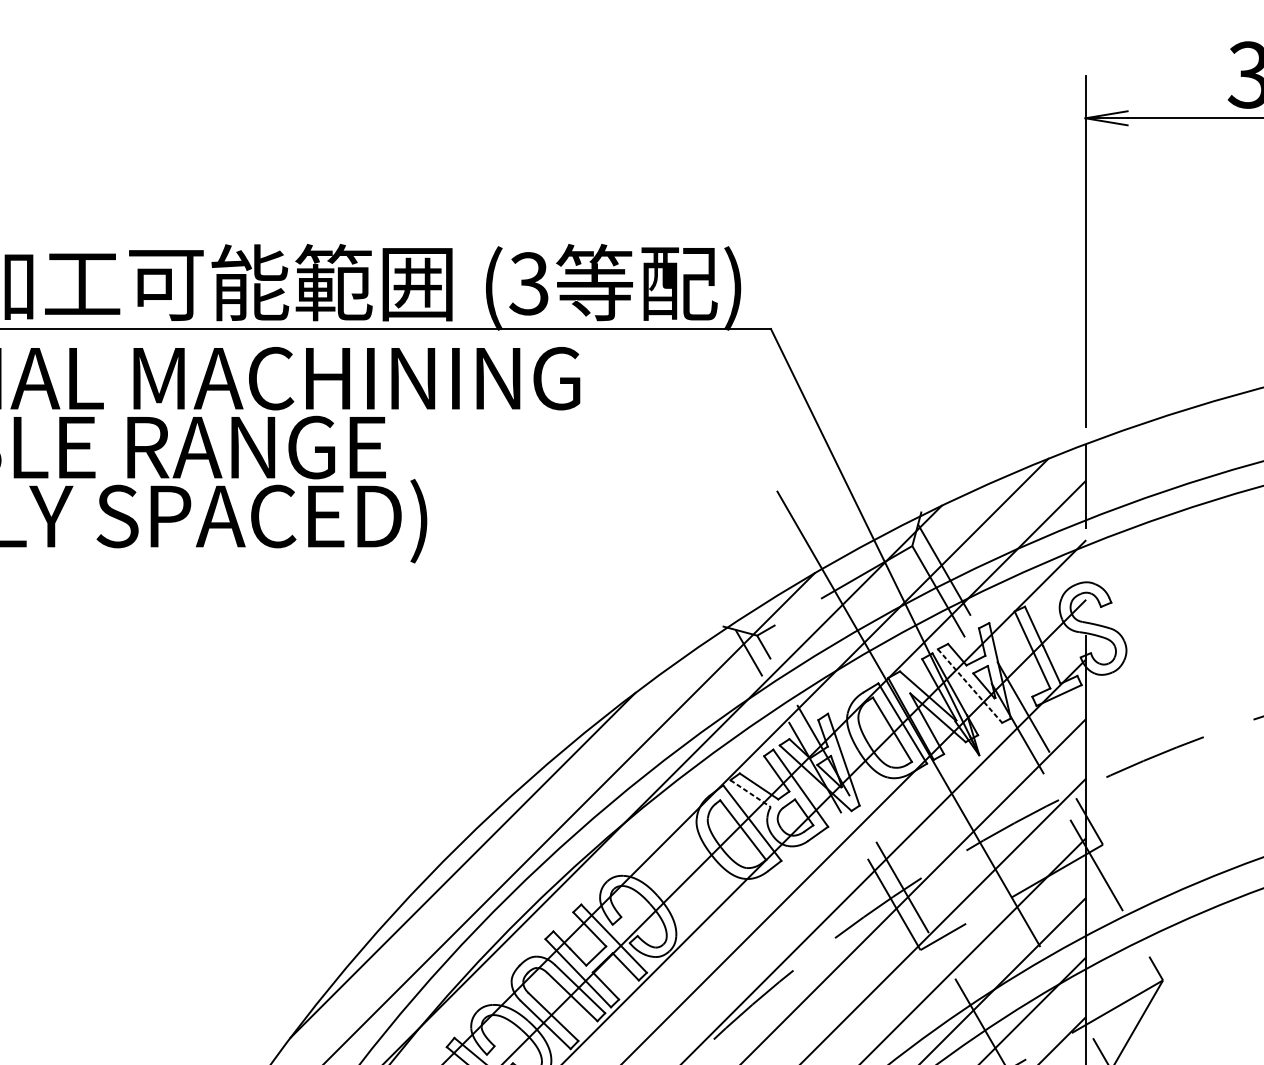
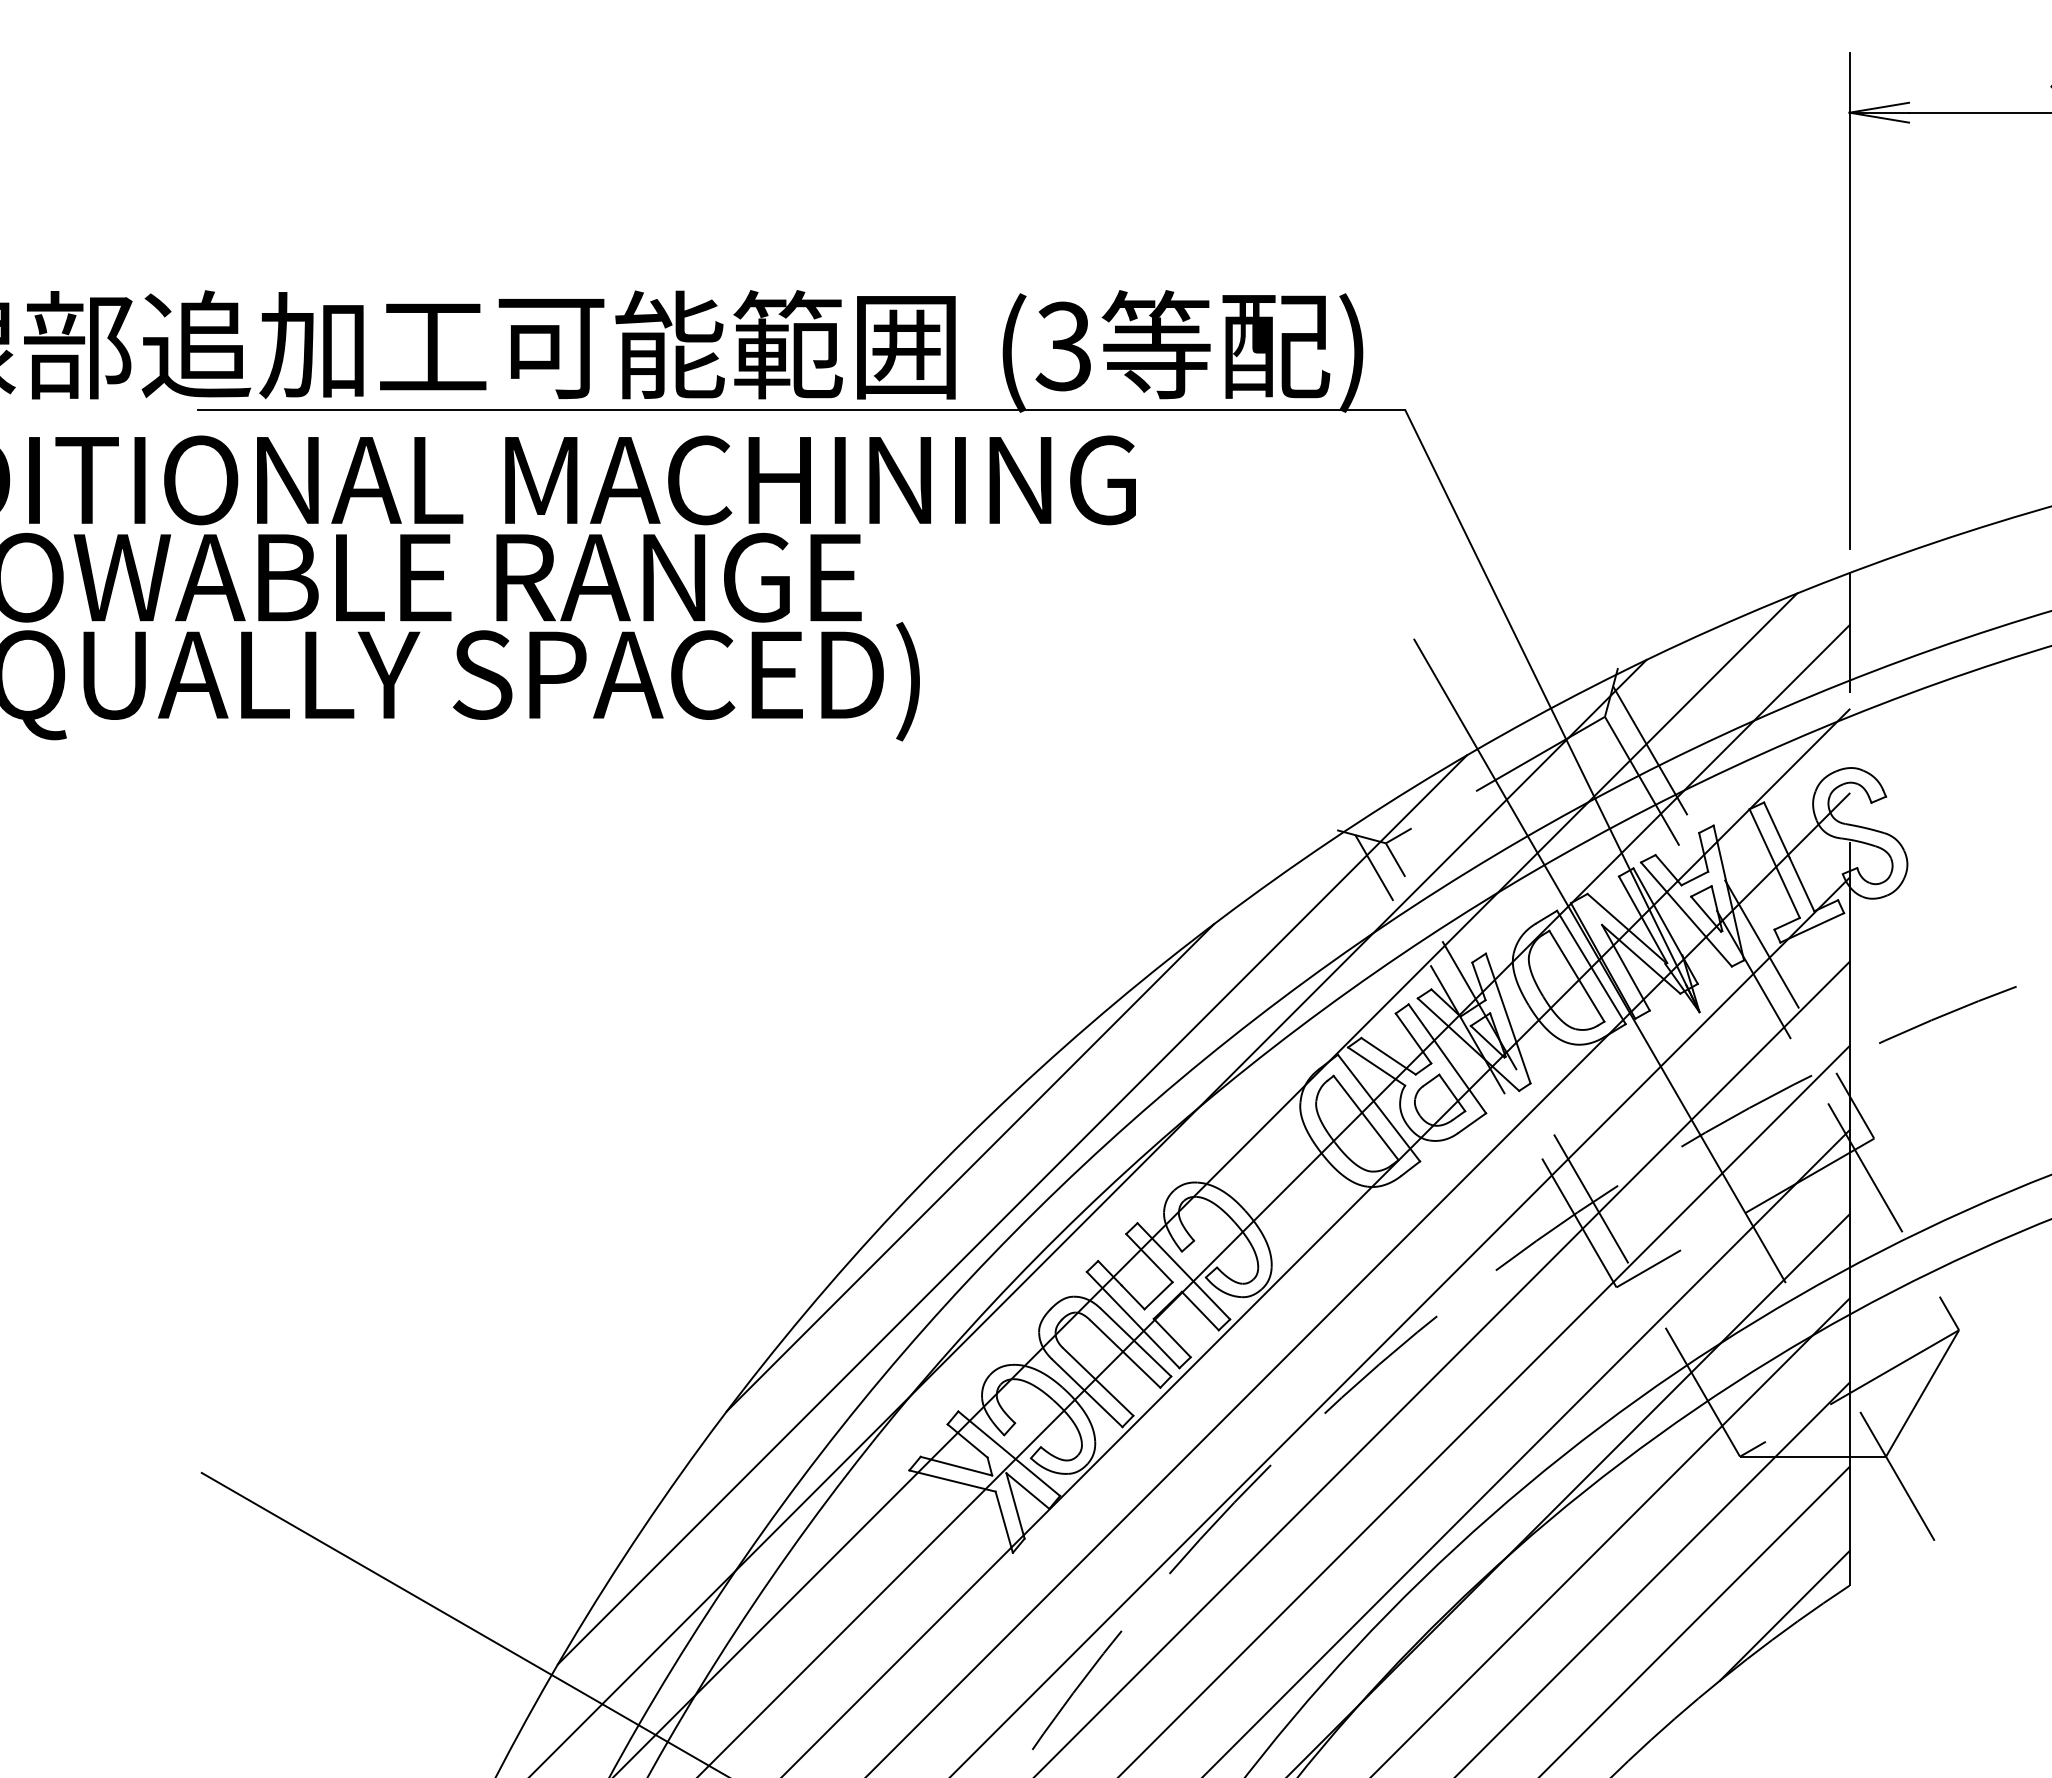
line: (970, 686) -> (1686, 914), dashed -> solid
line: (751, 793) -> (1377, 1066), dashed -> solid

